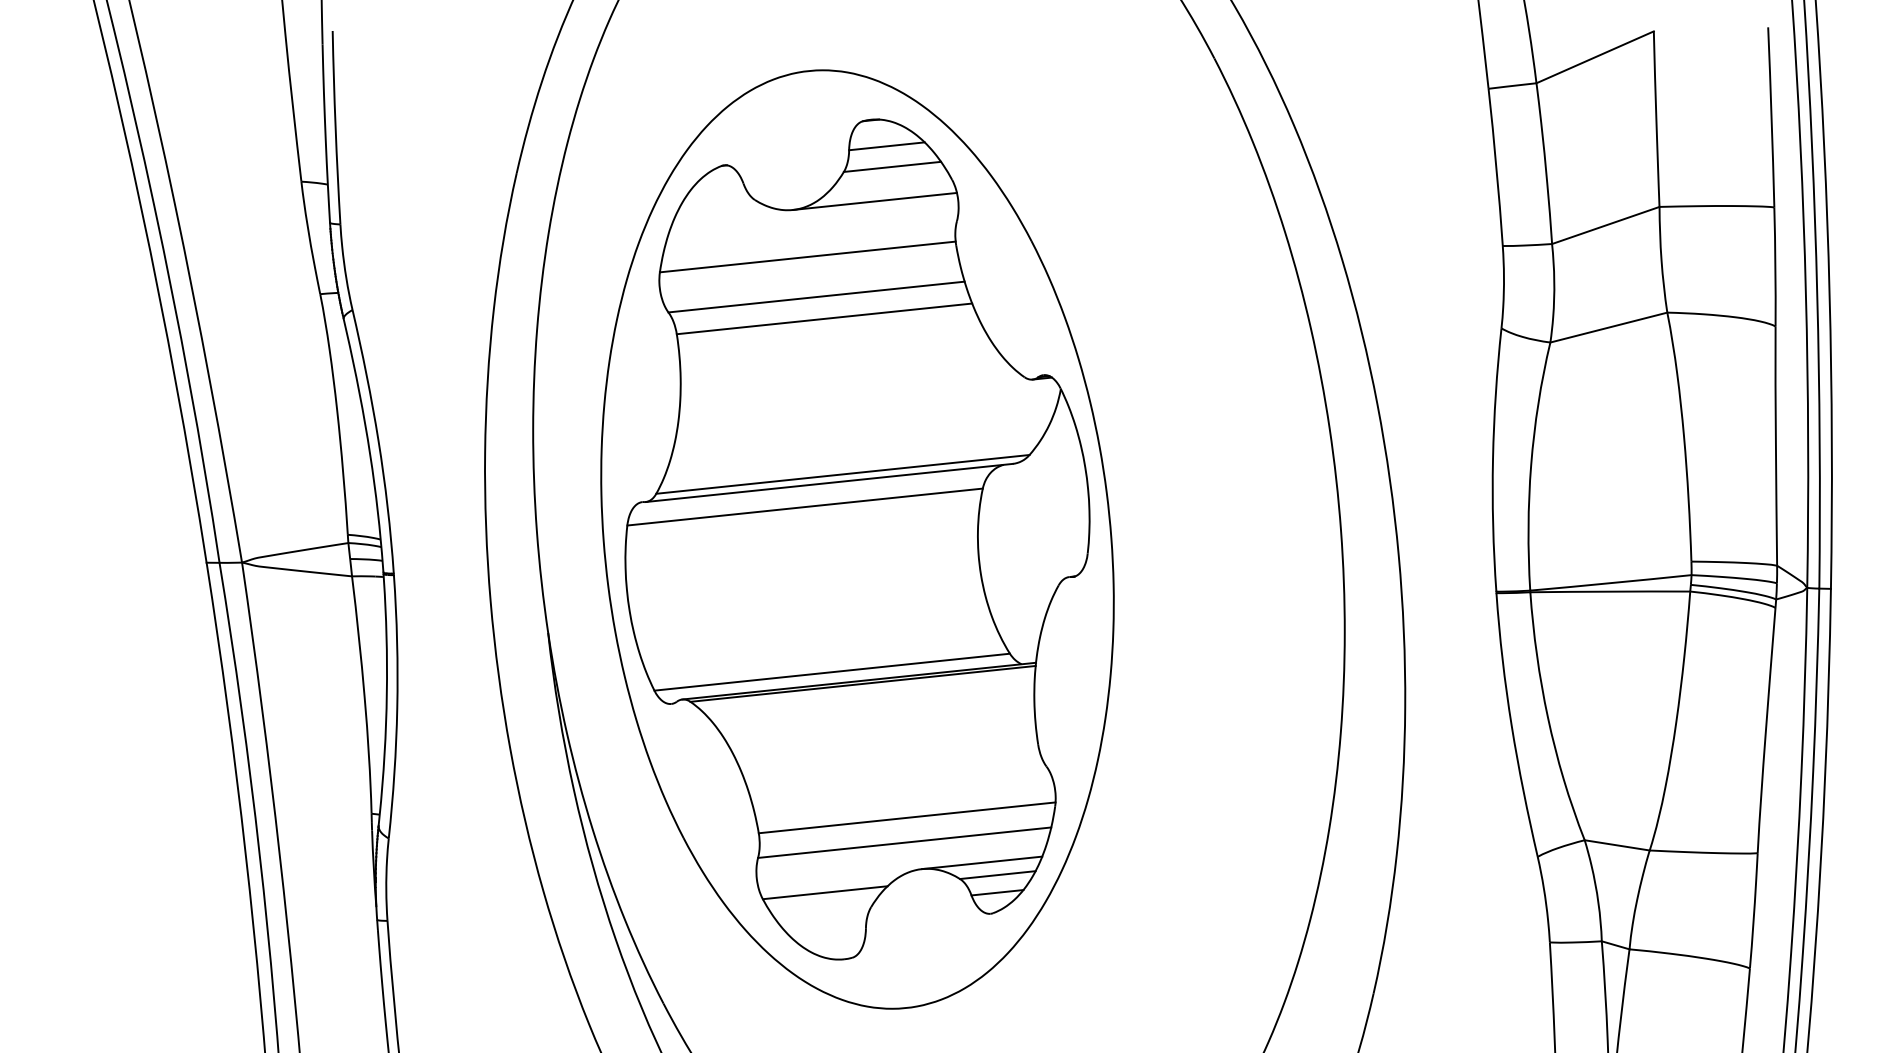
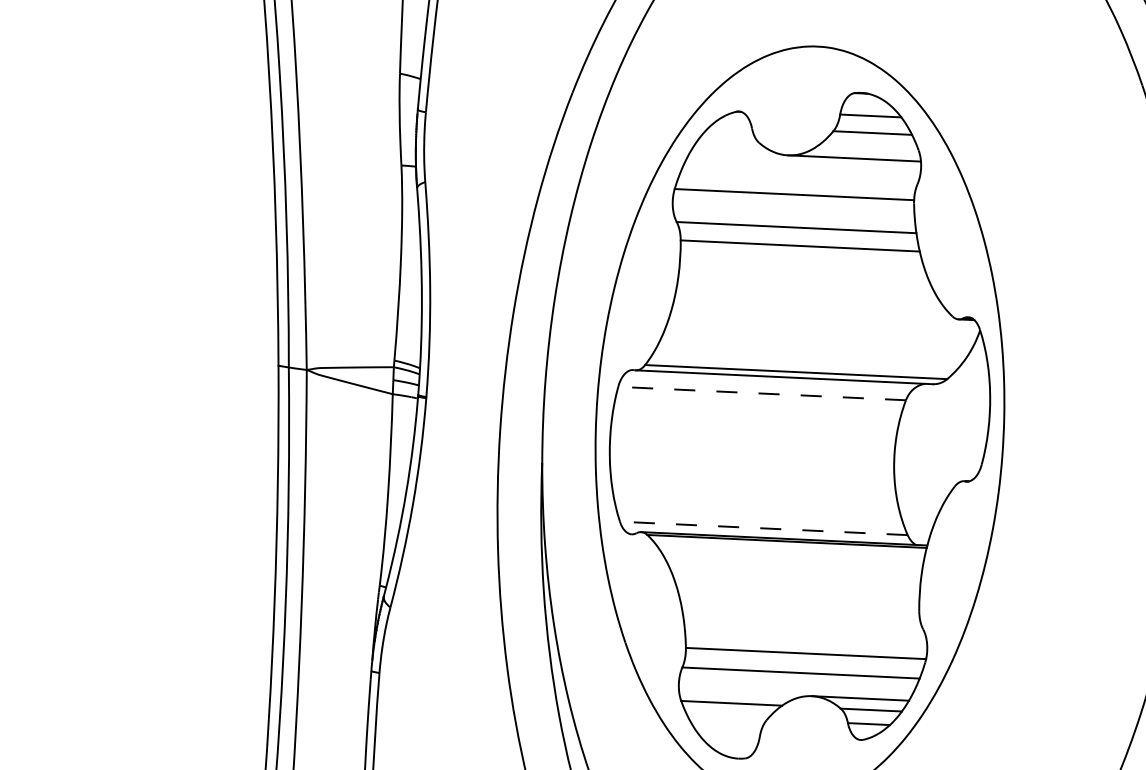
line: (805, 507) -> (762, 393), solid -> dashed
line: (832, 672) -> (764, 528), solid -> dashed

